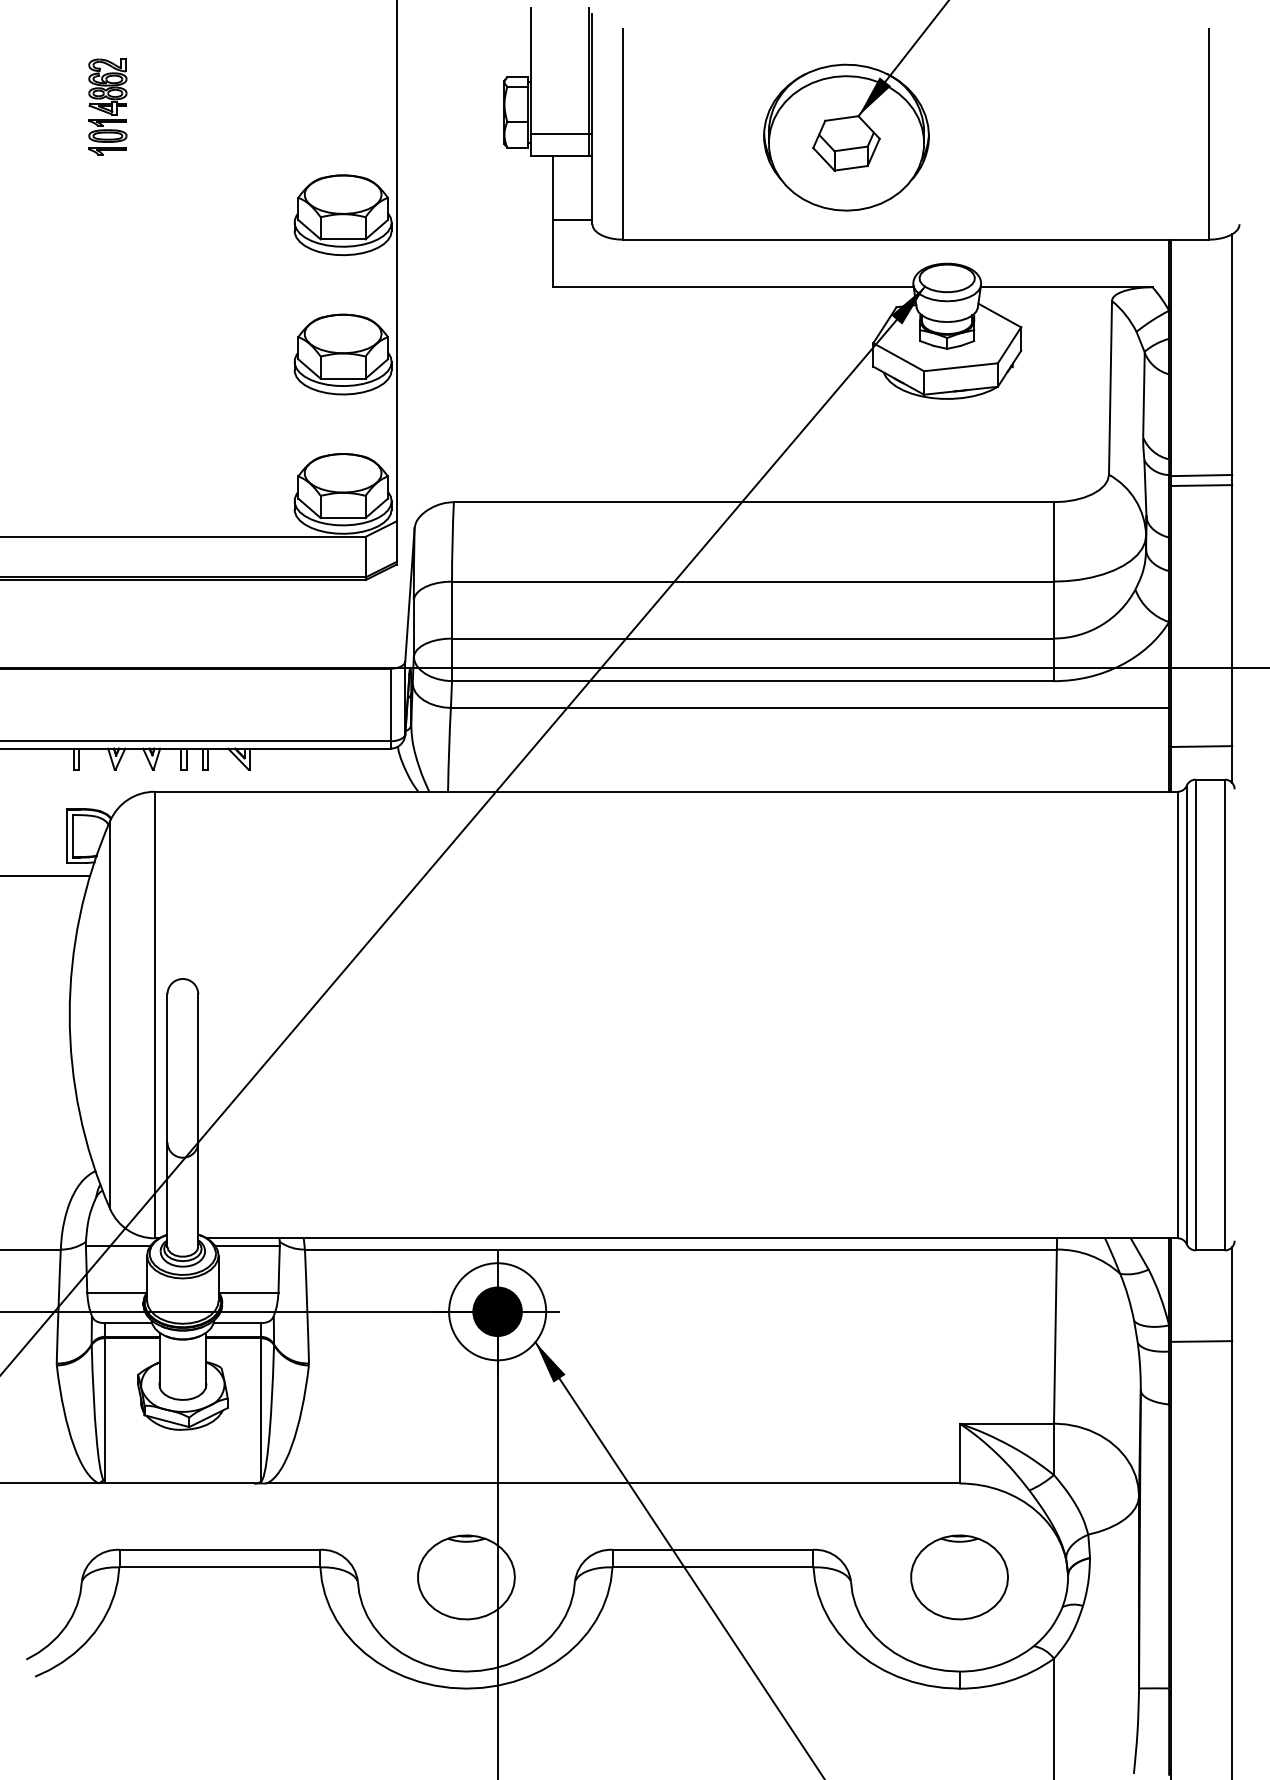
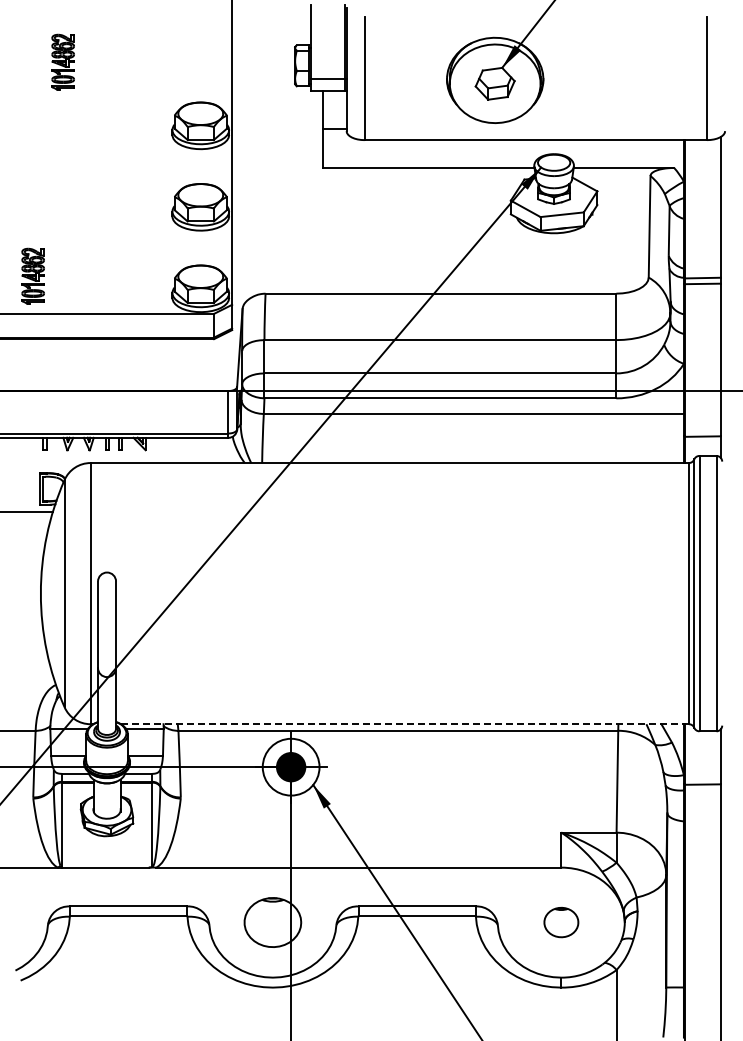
part: (55, 471) -> (32, 275), added
line: (693, 1238) -> (405, 724), solid -> dashed
part: (959, 1577) -> (561, 922), size x0.6

